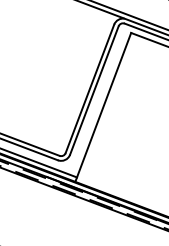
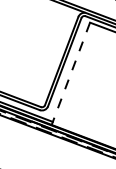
line: (102, 106) -> (70, 73), solid -> dashed

